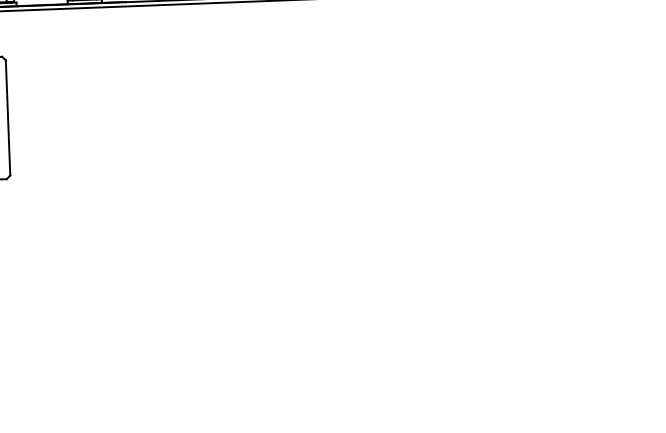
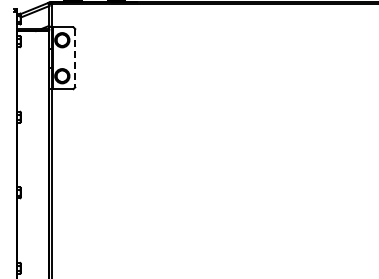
line: (8, 118) -> (75, 58), solid -> dashed

